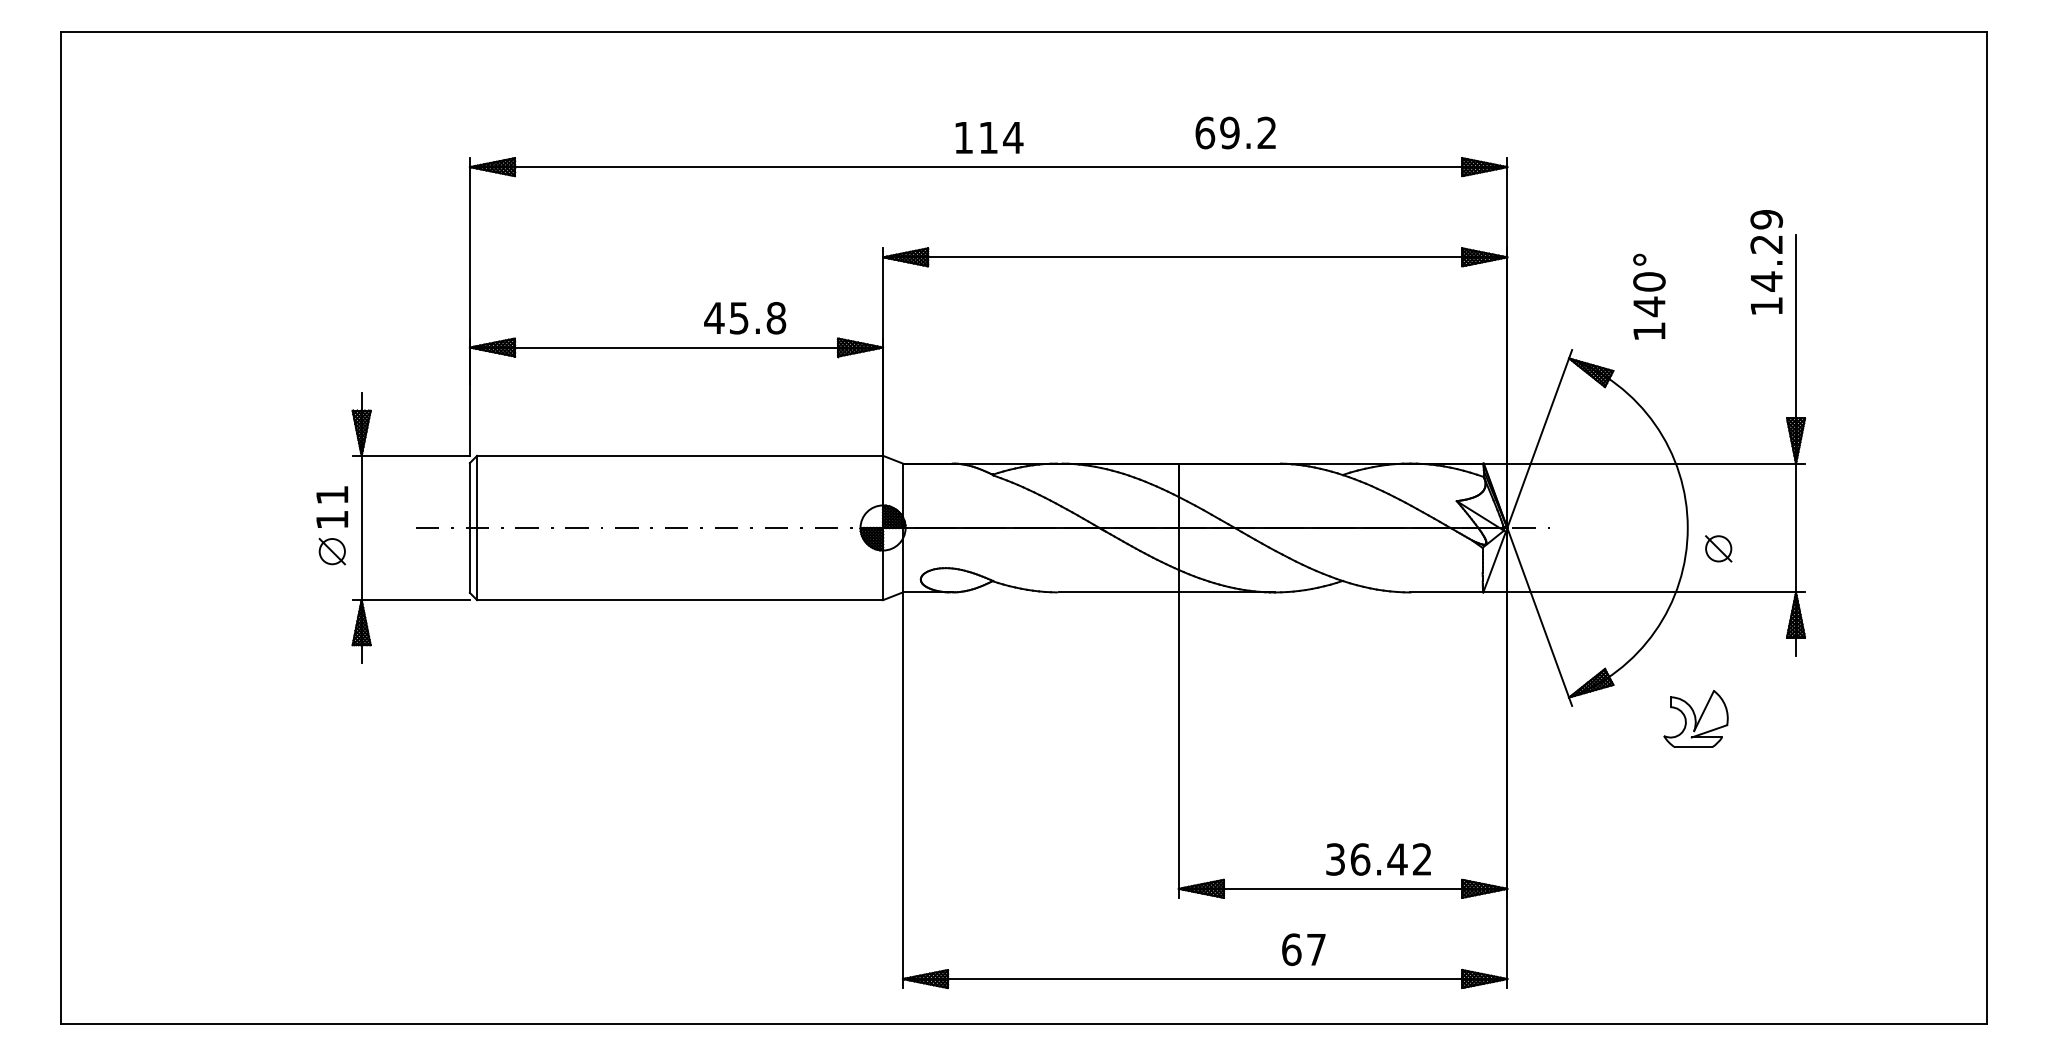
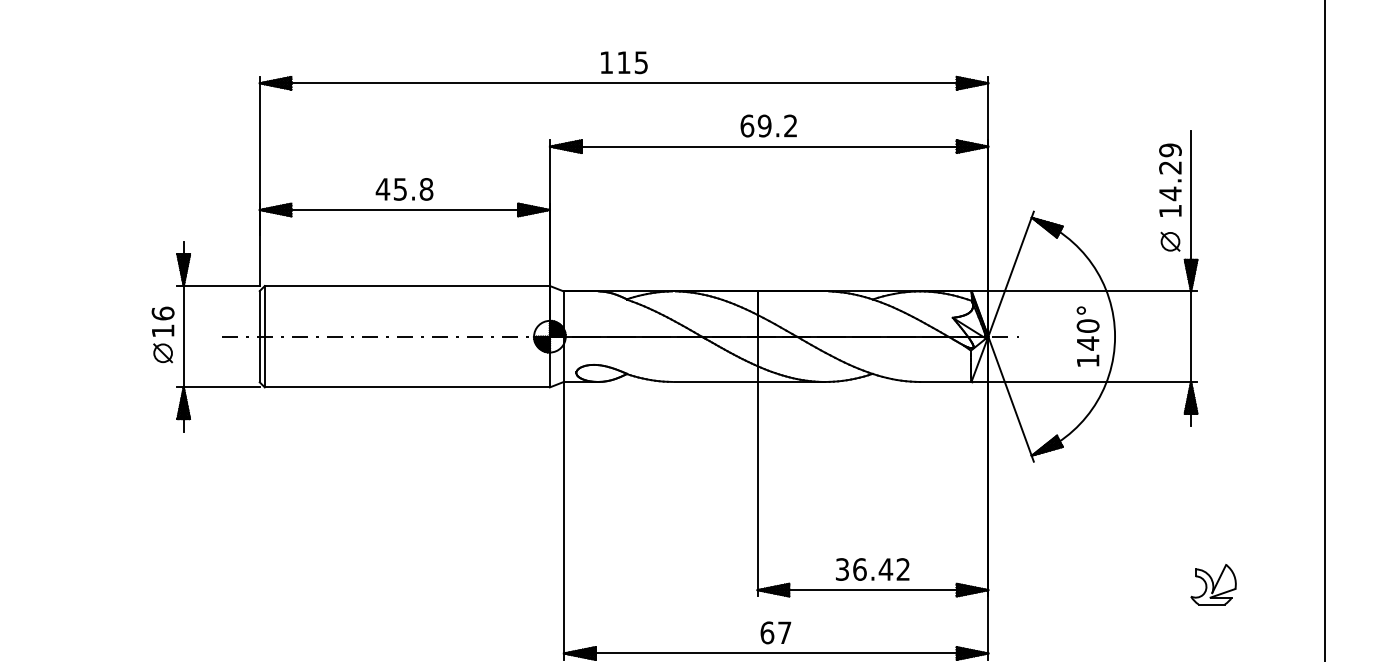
text: (1235, 132) -> (768, 125), moved
text: (1013, 138) -> (641, 63), 114 -> 115
text: (1766, 262) -> (1170, 180), moved
text: (1649, 296) -> (1088, 336), moved
text: (745, 318) -> (404, 189), moved
text: (332, 494) -> (163, 313), 11 -> 16
part: (1718, 548) -> (1170, 241), moved
part: (1695, 718) -> (1213, 584), moved
text: (1378, 859) -> (872, 569), moved
text: (1303, 949) -> (775, 632), moved

